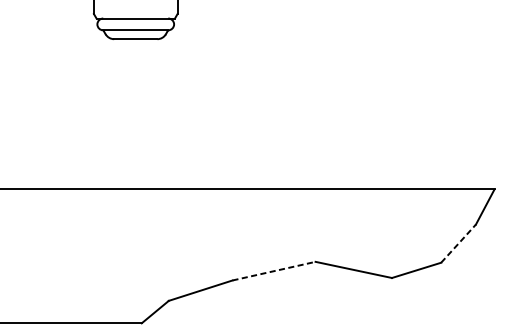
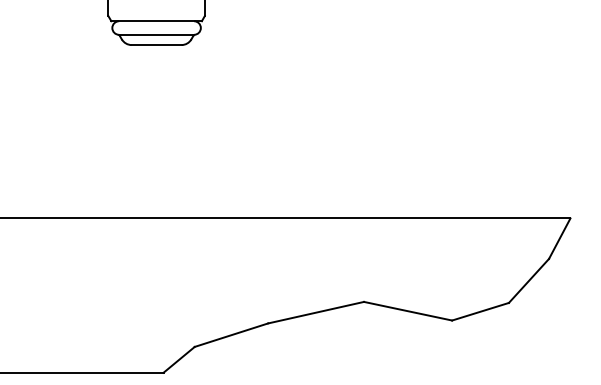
line: (458, 243) -> (528, 280), dashed -> solid
line: (274, 271) -> (316, 312), dashed -> solid

